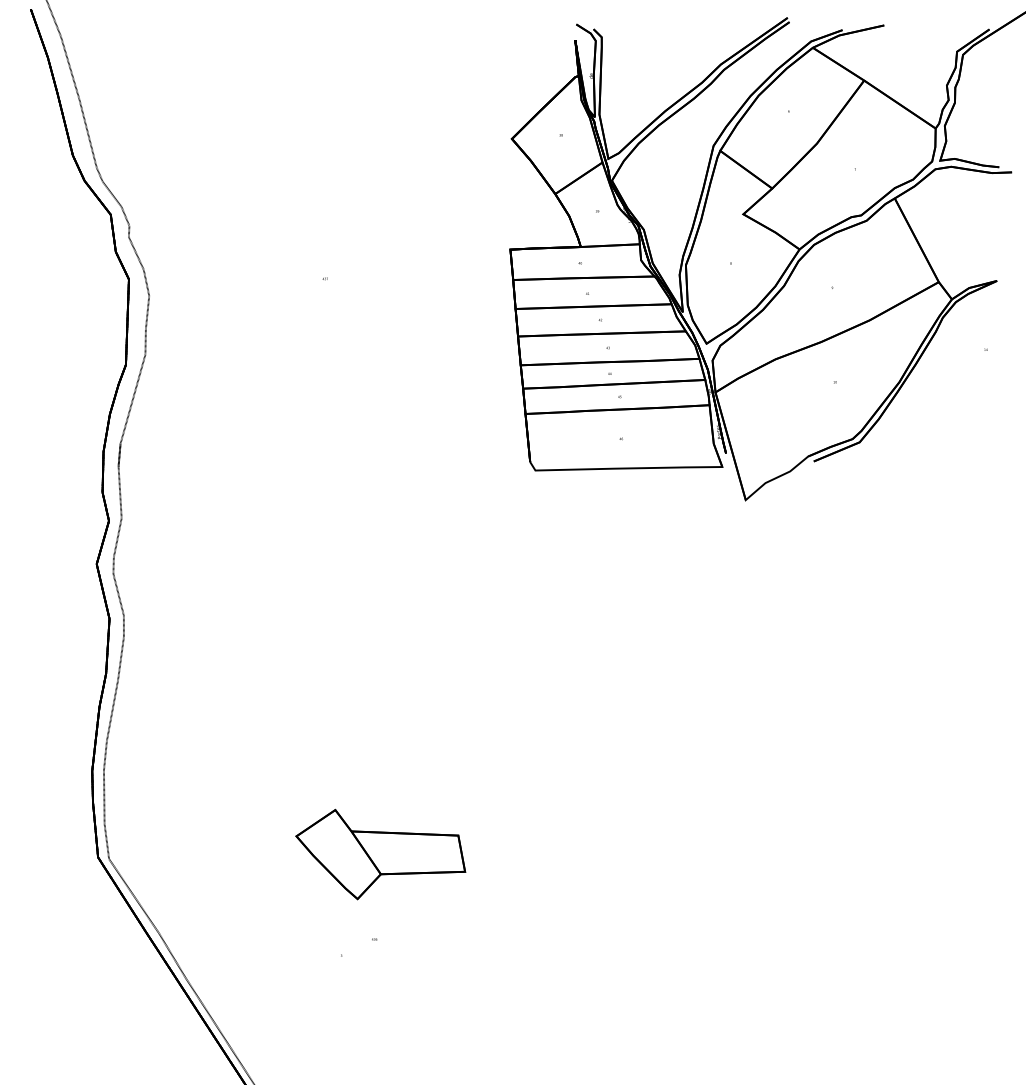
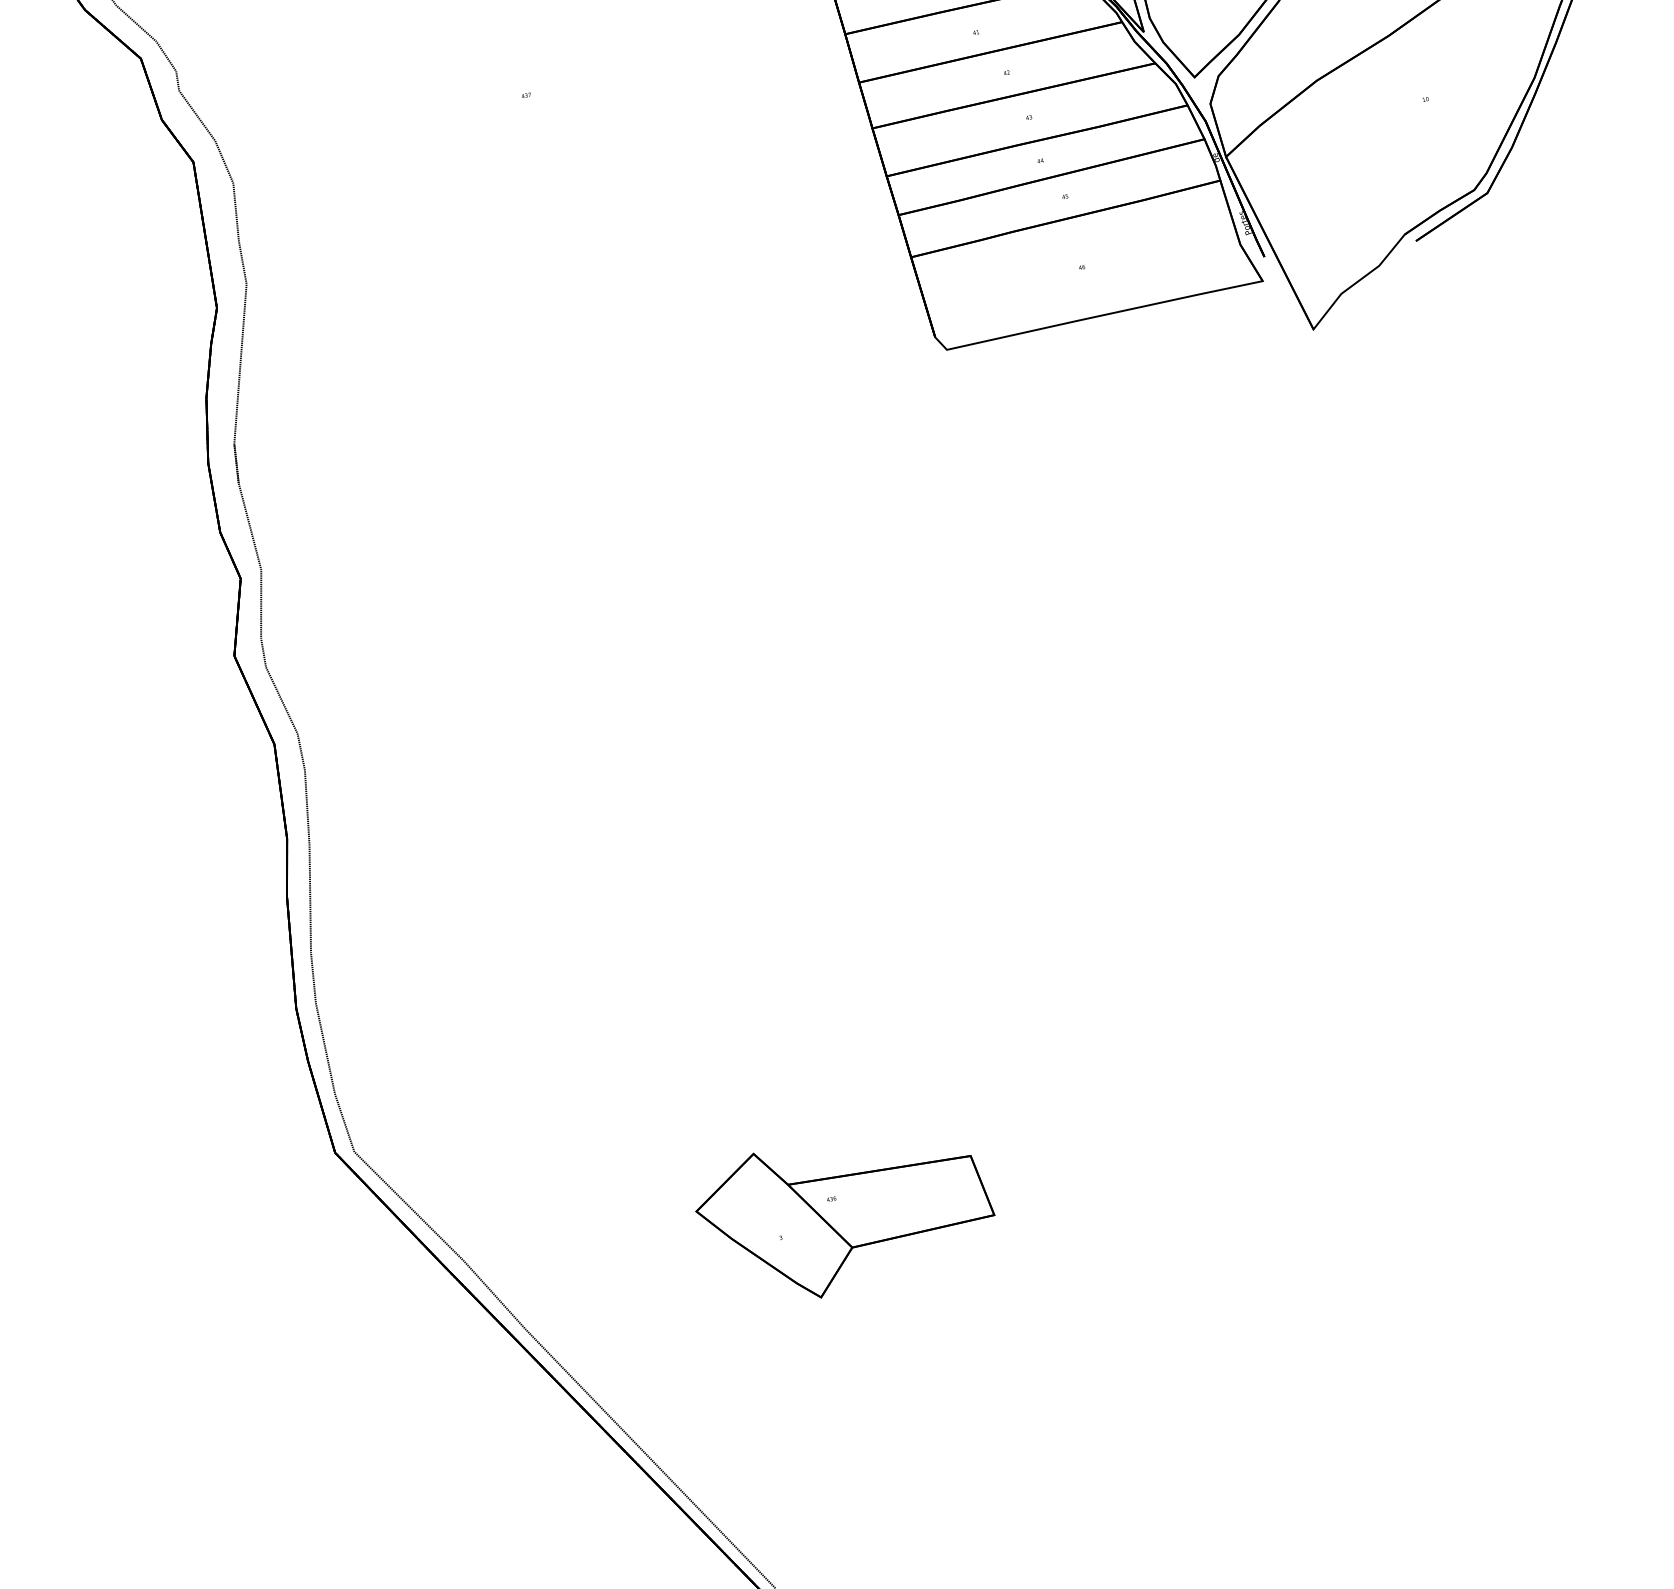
part: (380, 854) -> (845, 1214), moved

